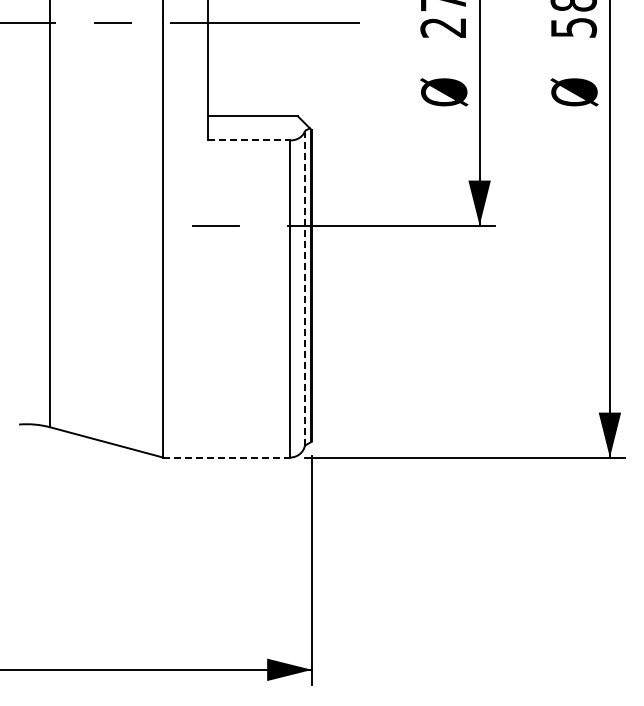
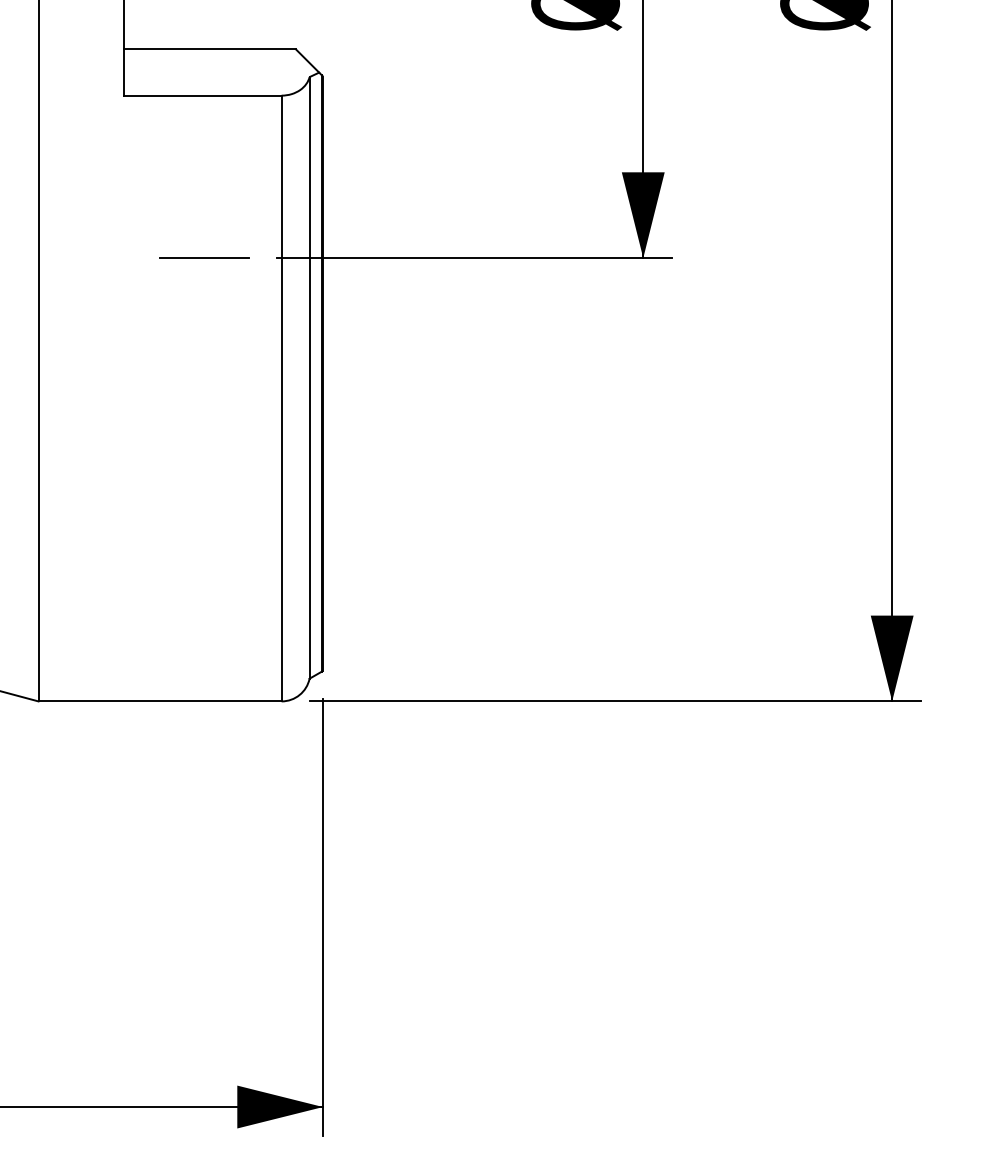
line: (249, 140) -> (203, 95), dashed -> solid
line: (215, 225) -> (203, 258), moved
line: (304, 287) -> (308, 376), dashed -> solid
line: (226, 457) -> (159, 701), dashed -> solid

